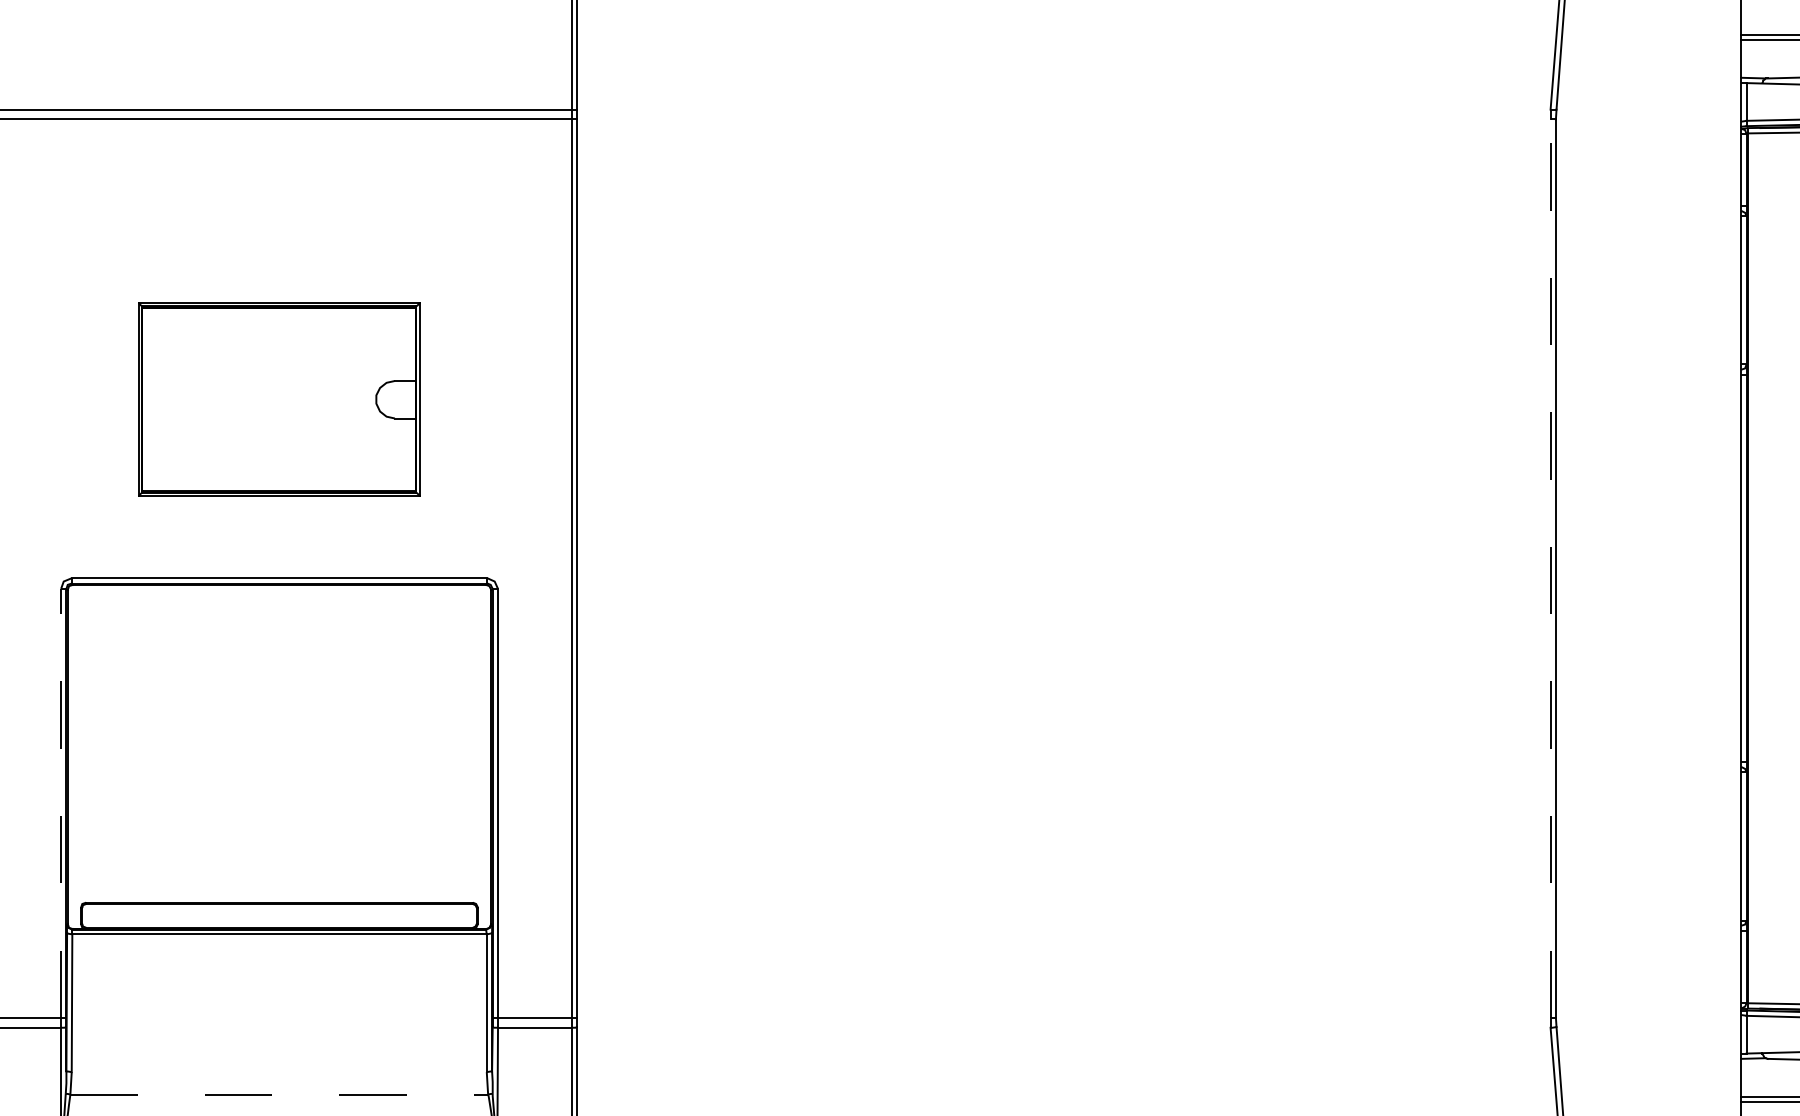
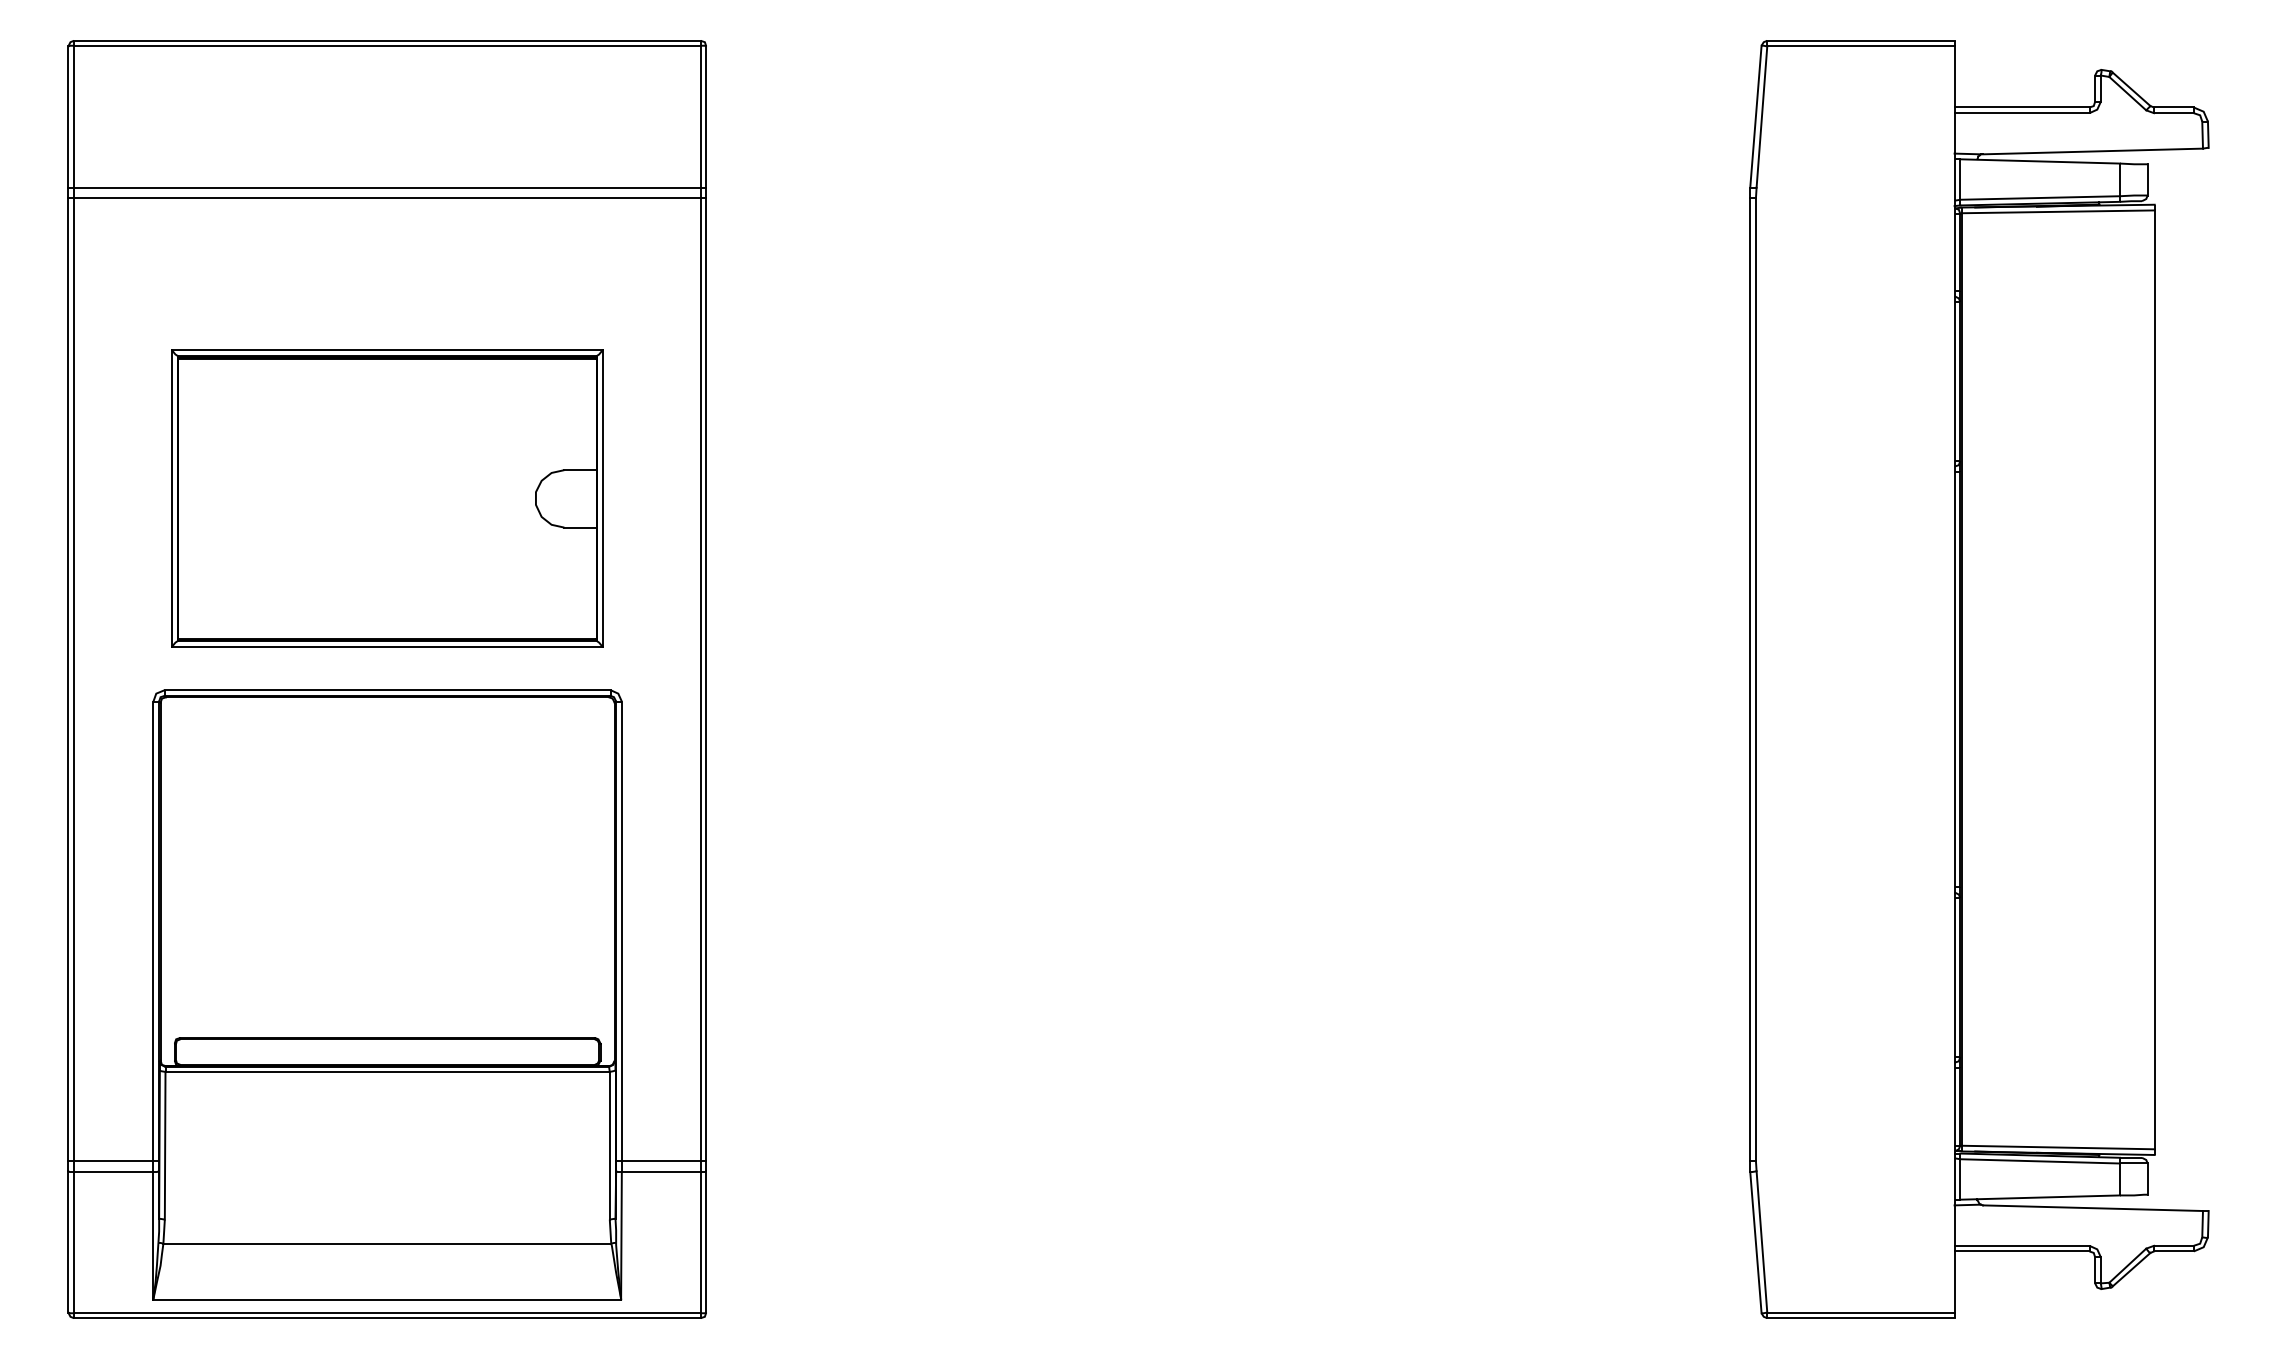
part: (279, 399) -> (387, 498), size x1.43
line: (1550, 568) -> (1750, 679), dashed -> solid
line: (61, 803) -> (153, 931), dashed -> solid
line: (279, 1094) -> (387, 1243), dashed -> solid

